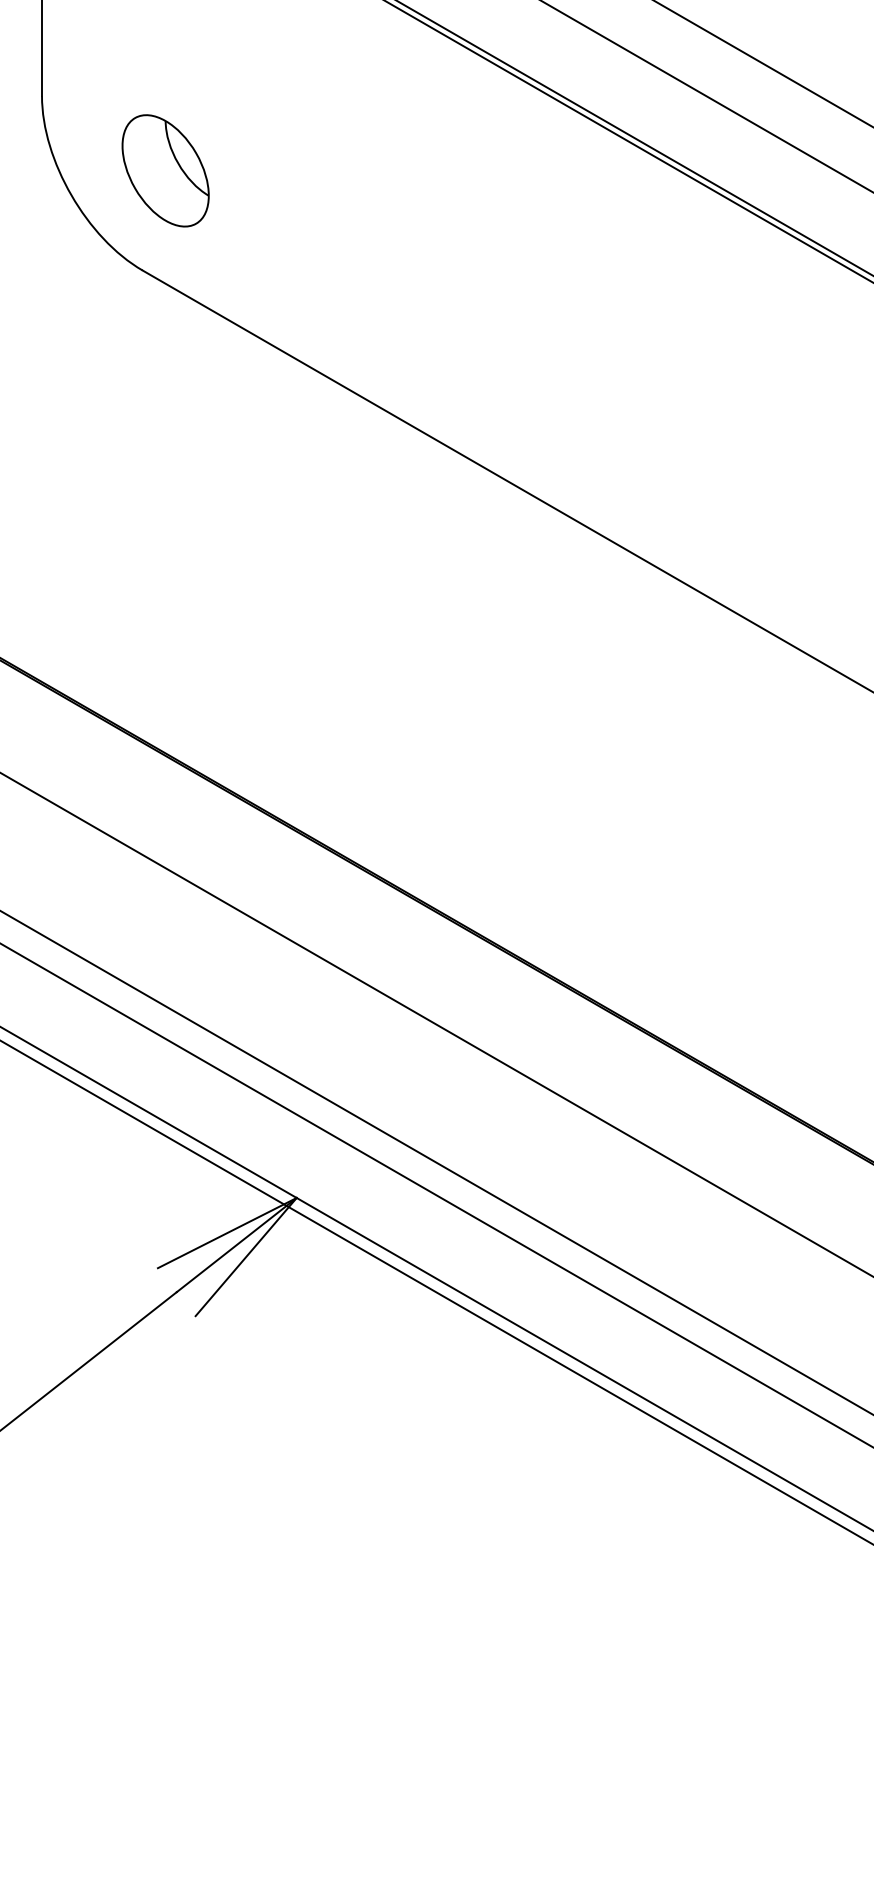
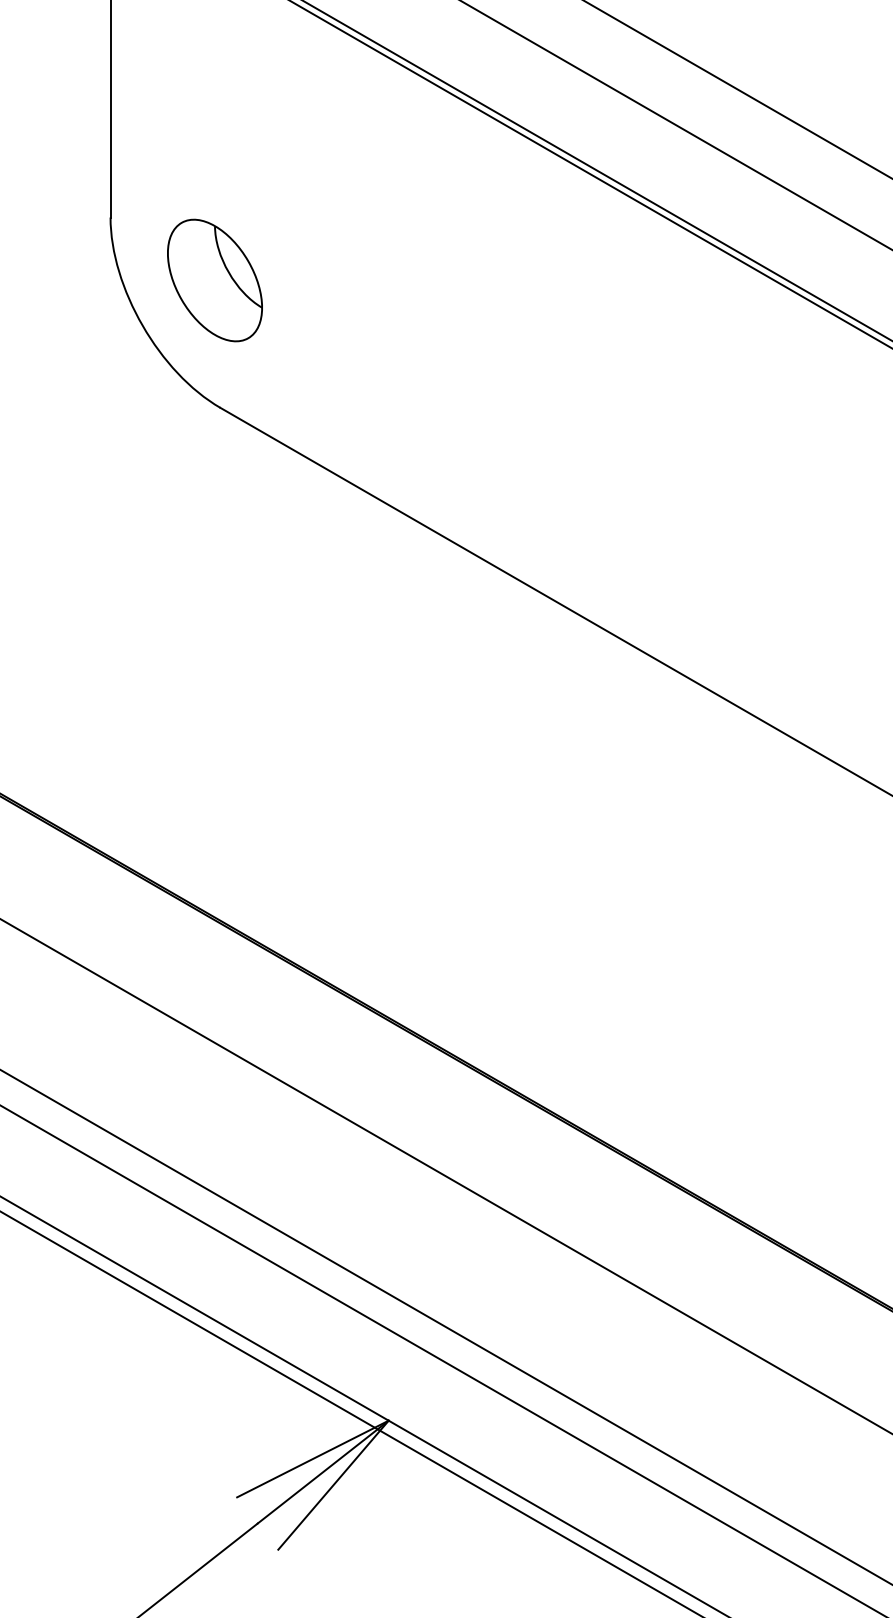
part: (165, 170) -> (214, 280), moved

